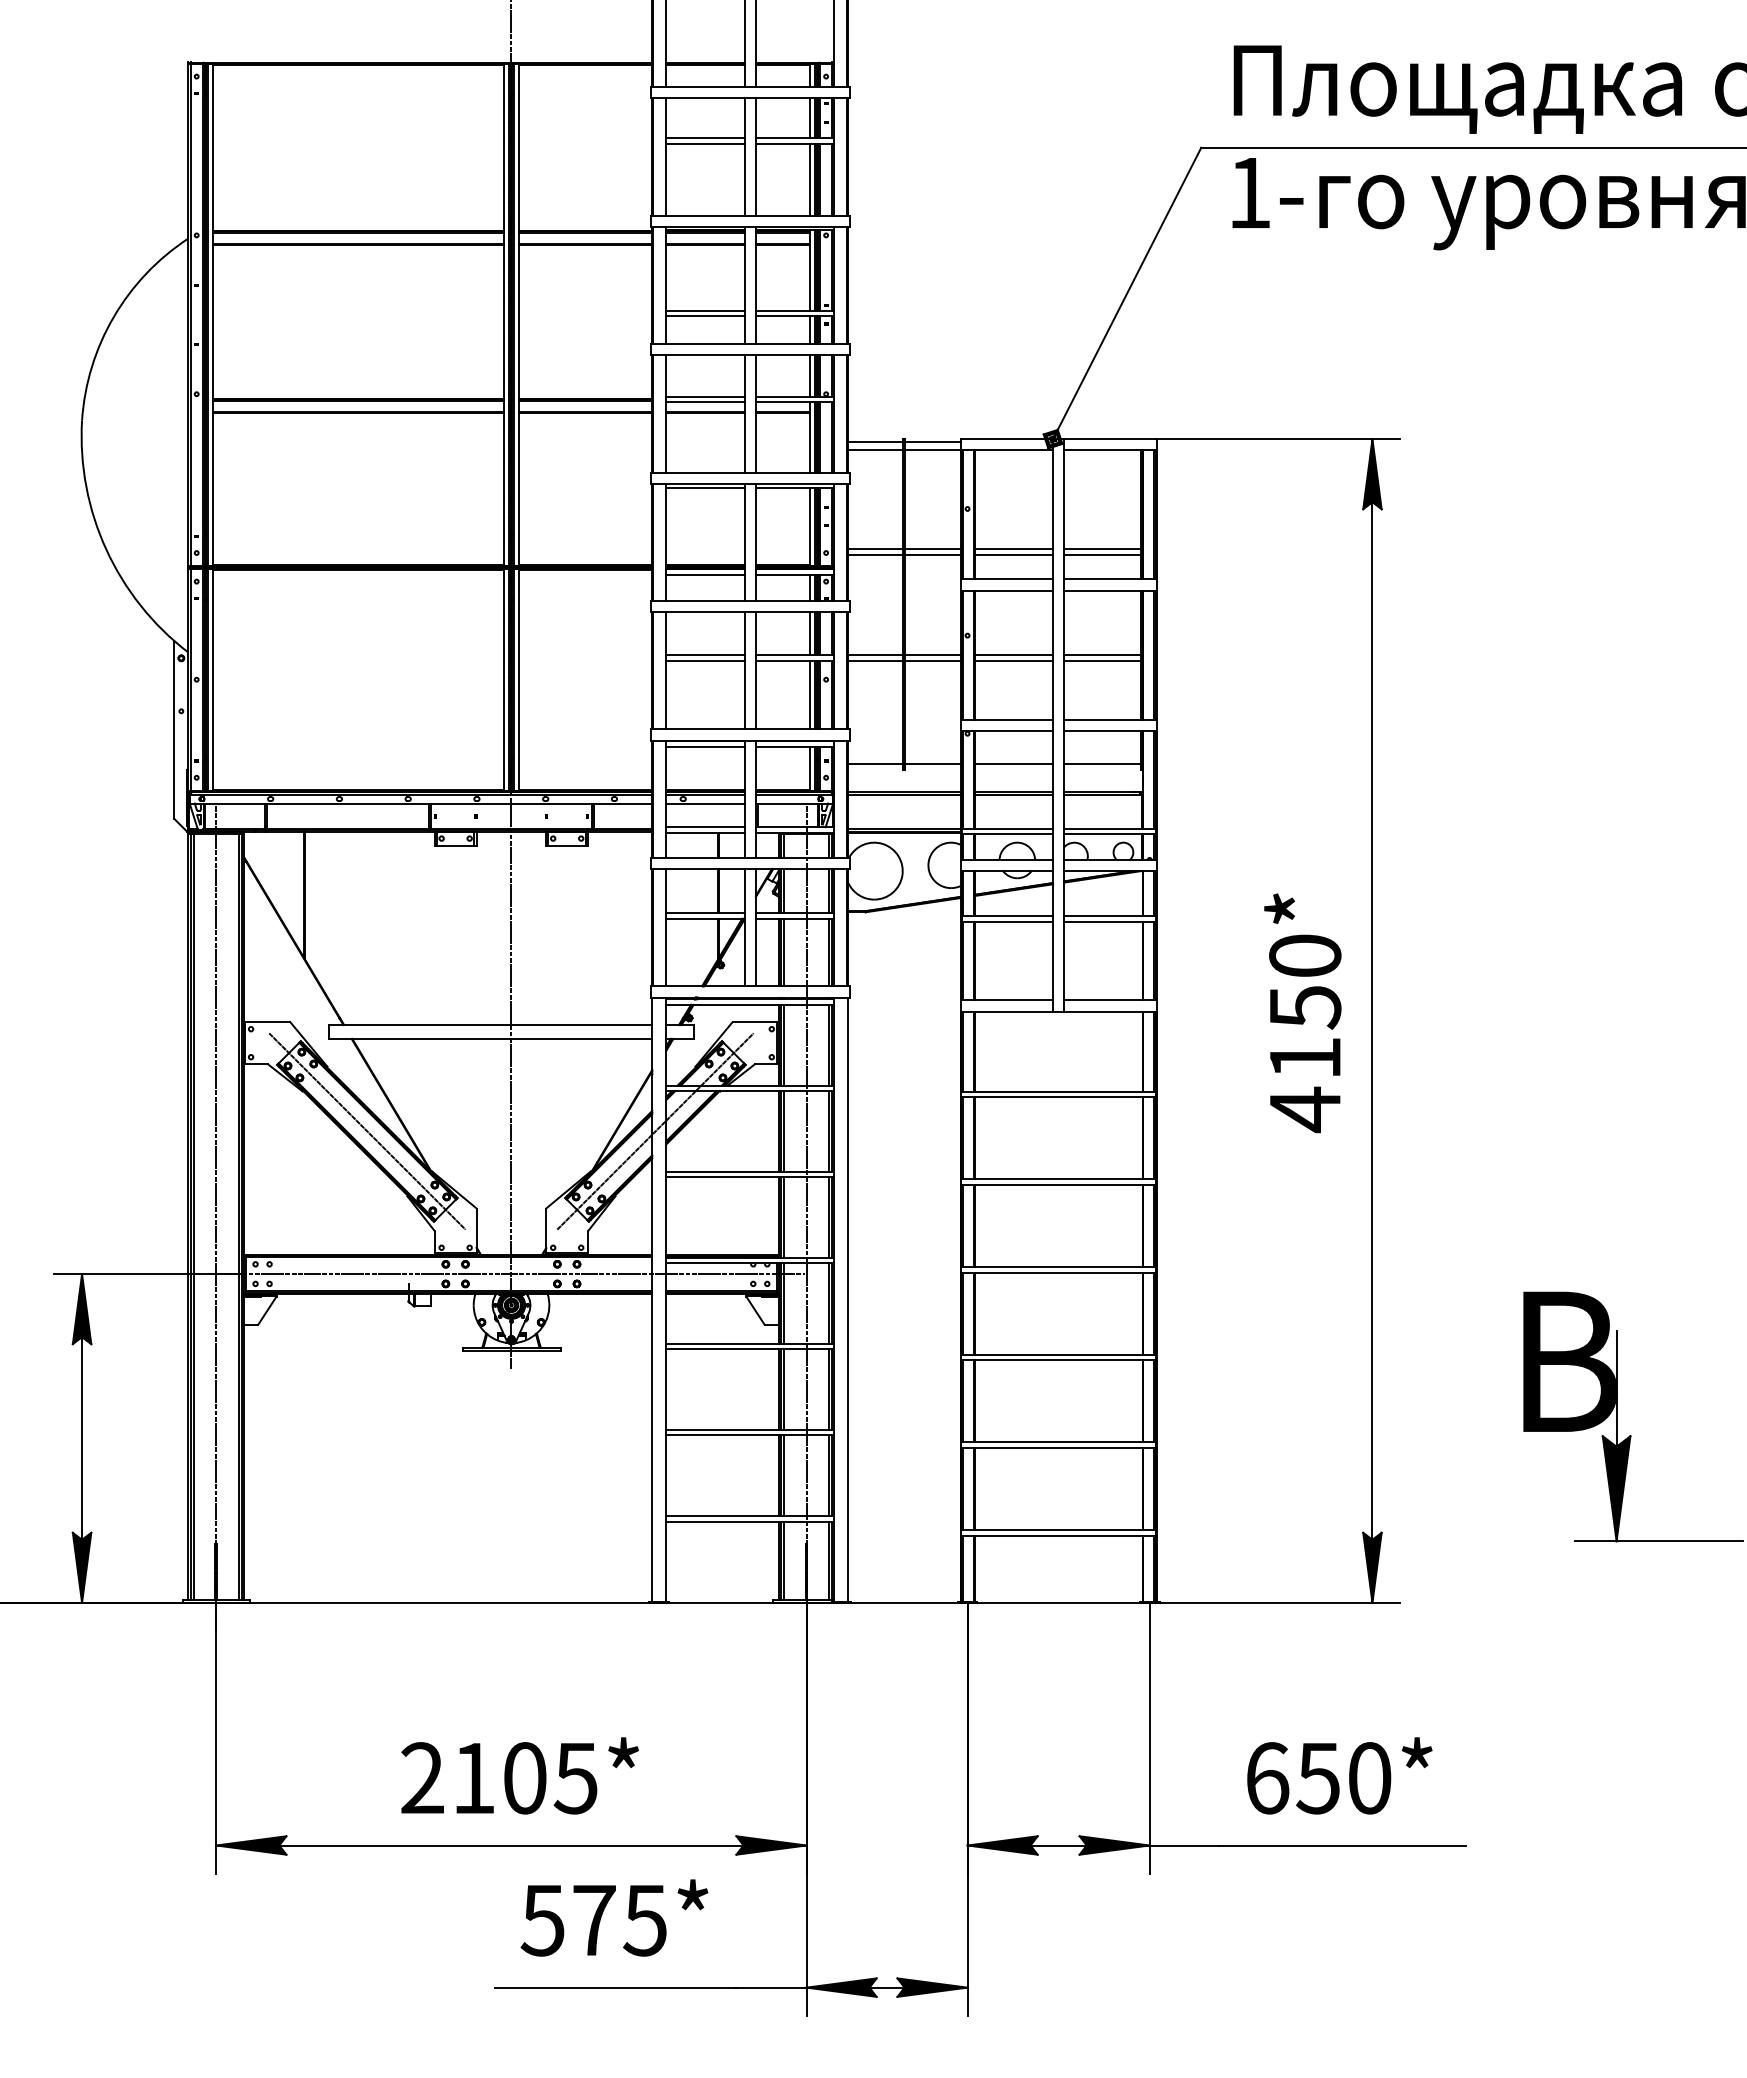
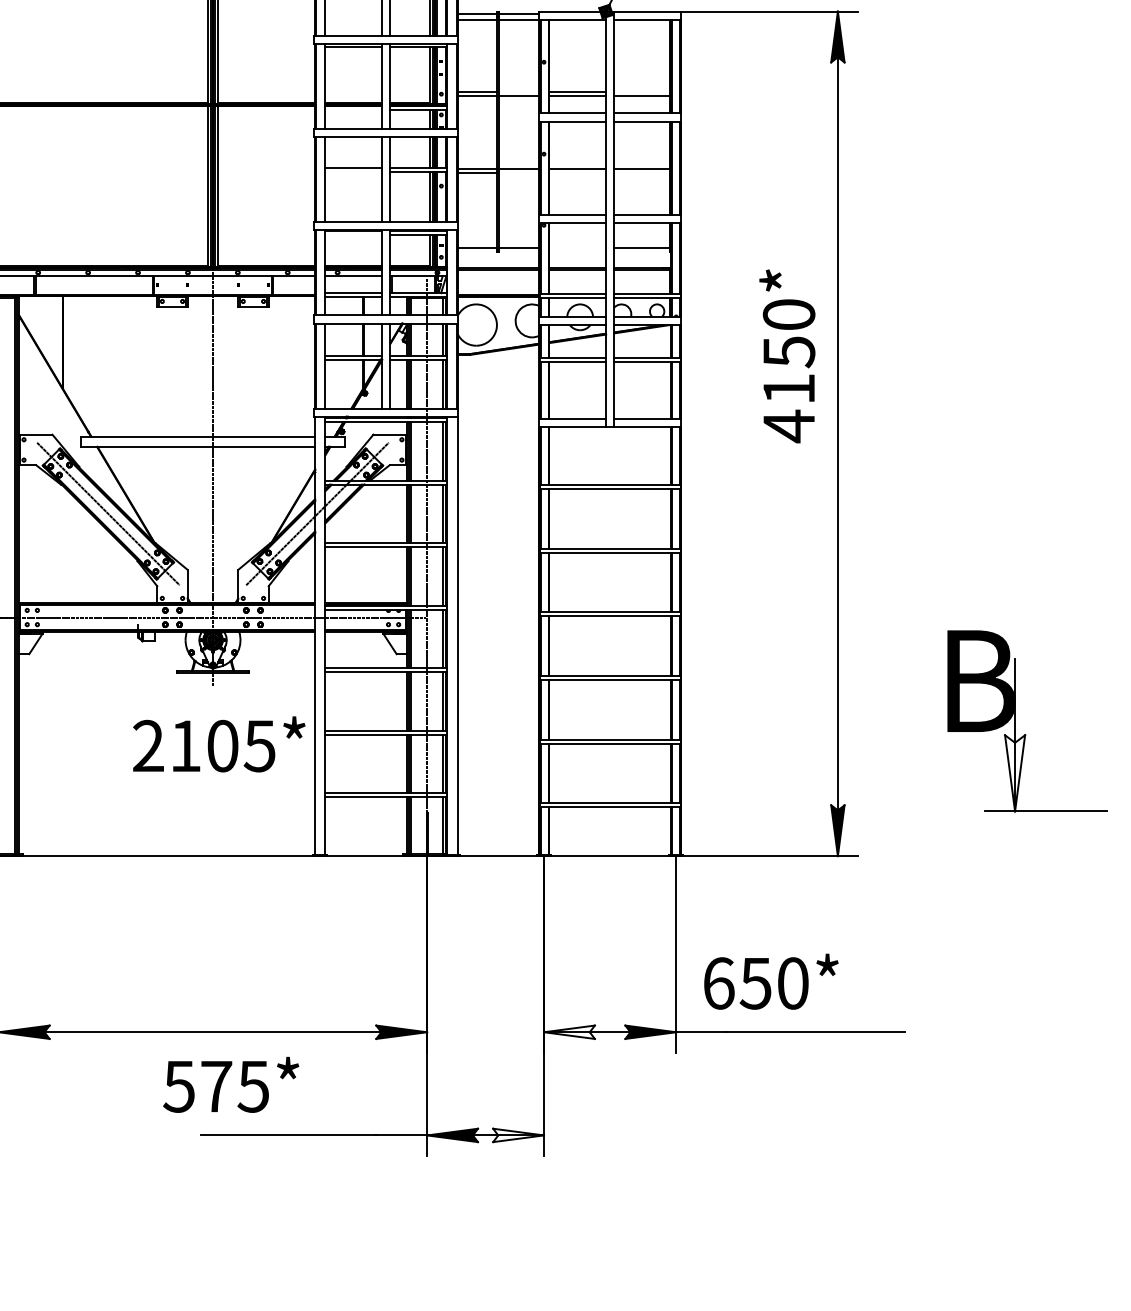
line: (932, 549) -> (518, 91), removed
line: (1102, 549) -> (641, 91), removed
line: (705, 574) -> (353, 109), removed
line: (705, 660) -> (353, 172), removed
line: (932, 661) -> (518, 172), removed
line: (1013, 661) -> (577, 172), removed
line: (1102, 661) -> (641, 172), removed
line: (705, 746) -> (353, 234), removed
line: (1013, 764) -> (577, 247), removed
text: (1302, 1013) -> (787, 356), moved
fill: (1616, 1488) -> (1015, 773), removed
text: (519, 1775) -> (218, 744), moved
text: (1339, 1775) -> (771, 981), moved
fill: (1002, 1845) -> (569, 1032), removed
text: (614, 1917) -> (231, 1084), moved
fill: (932, 1987) -> (518, 1135), removed

